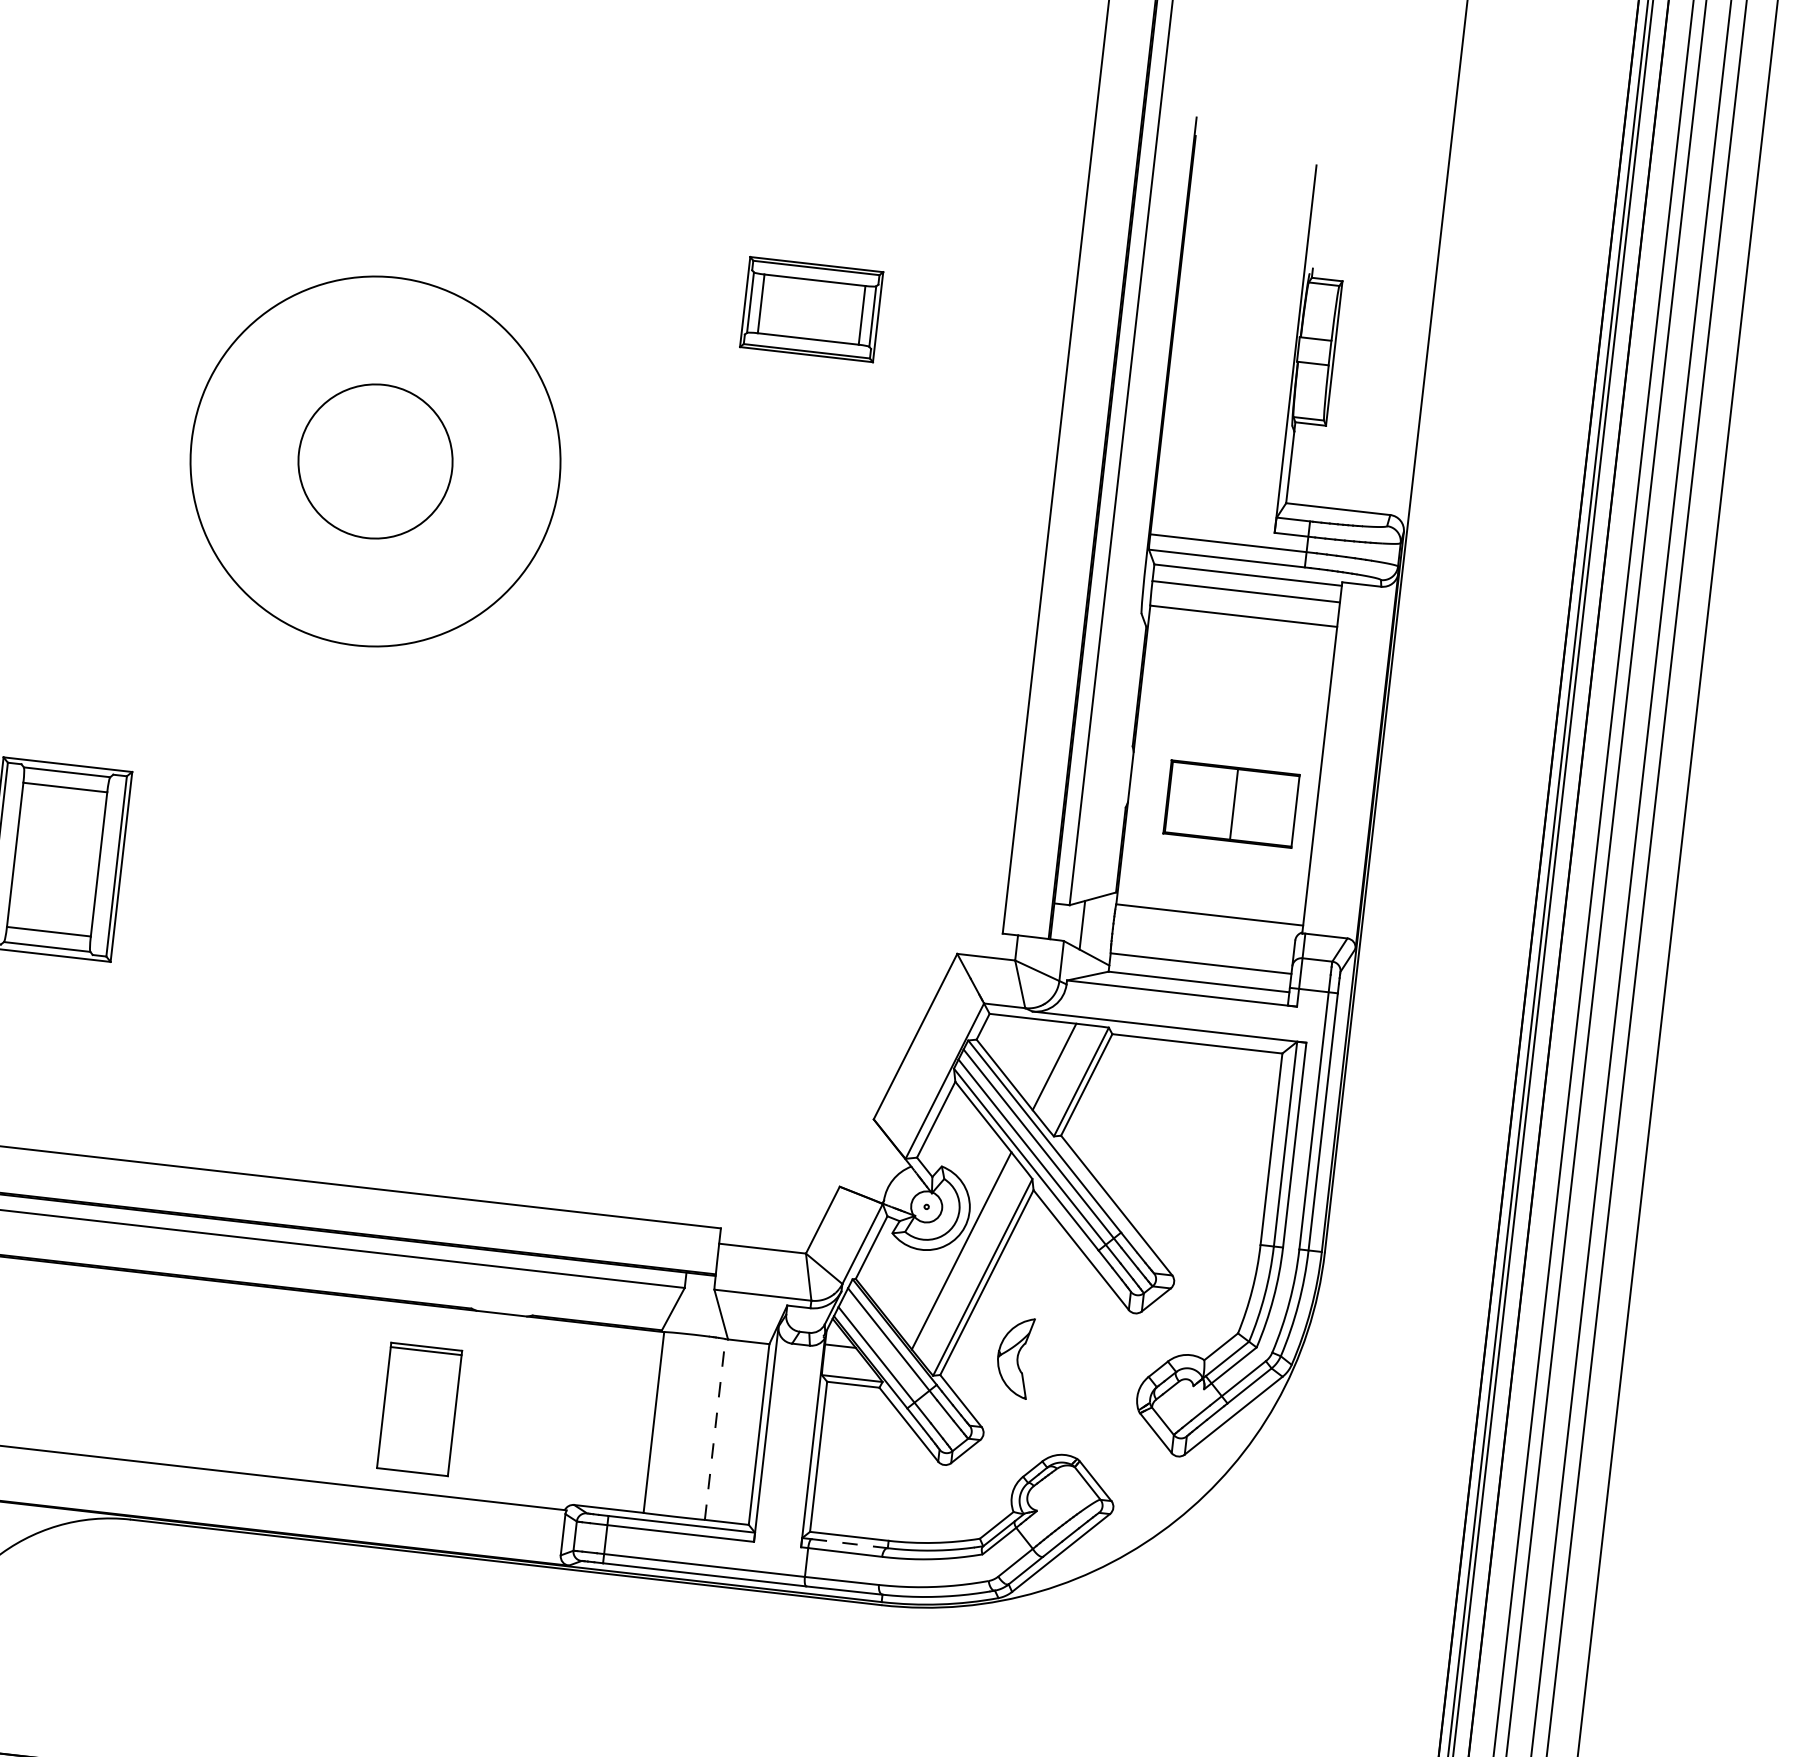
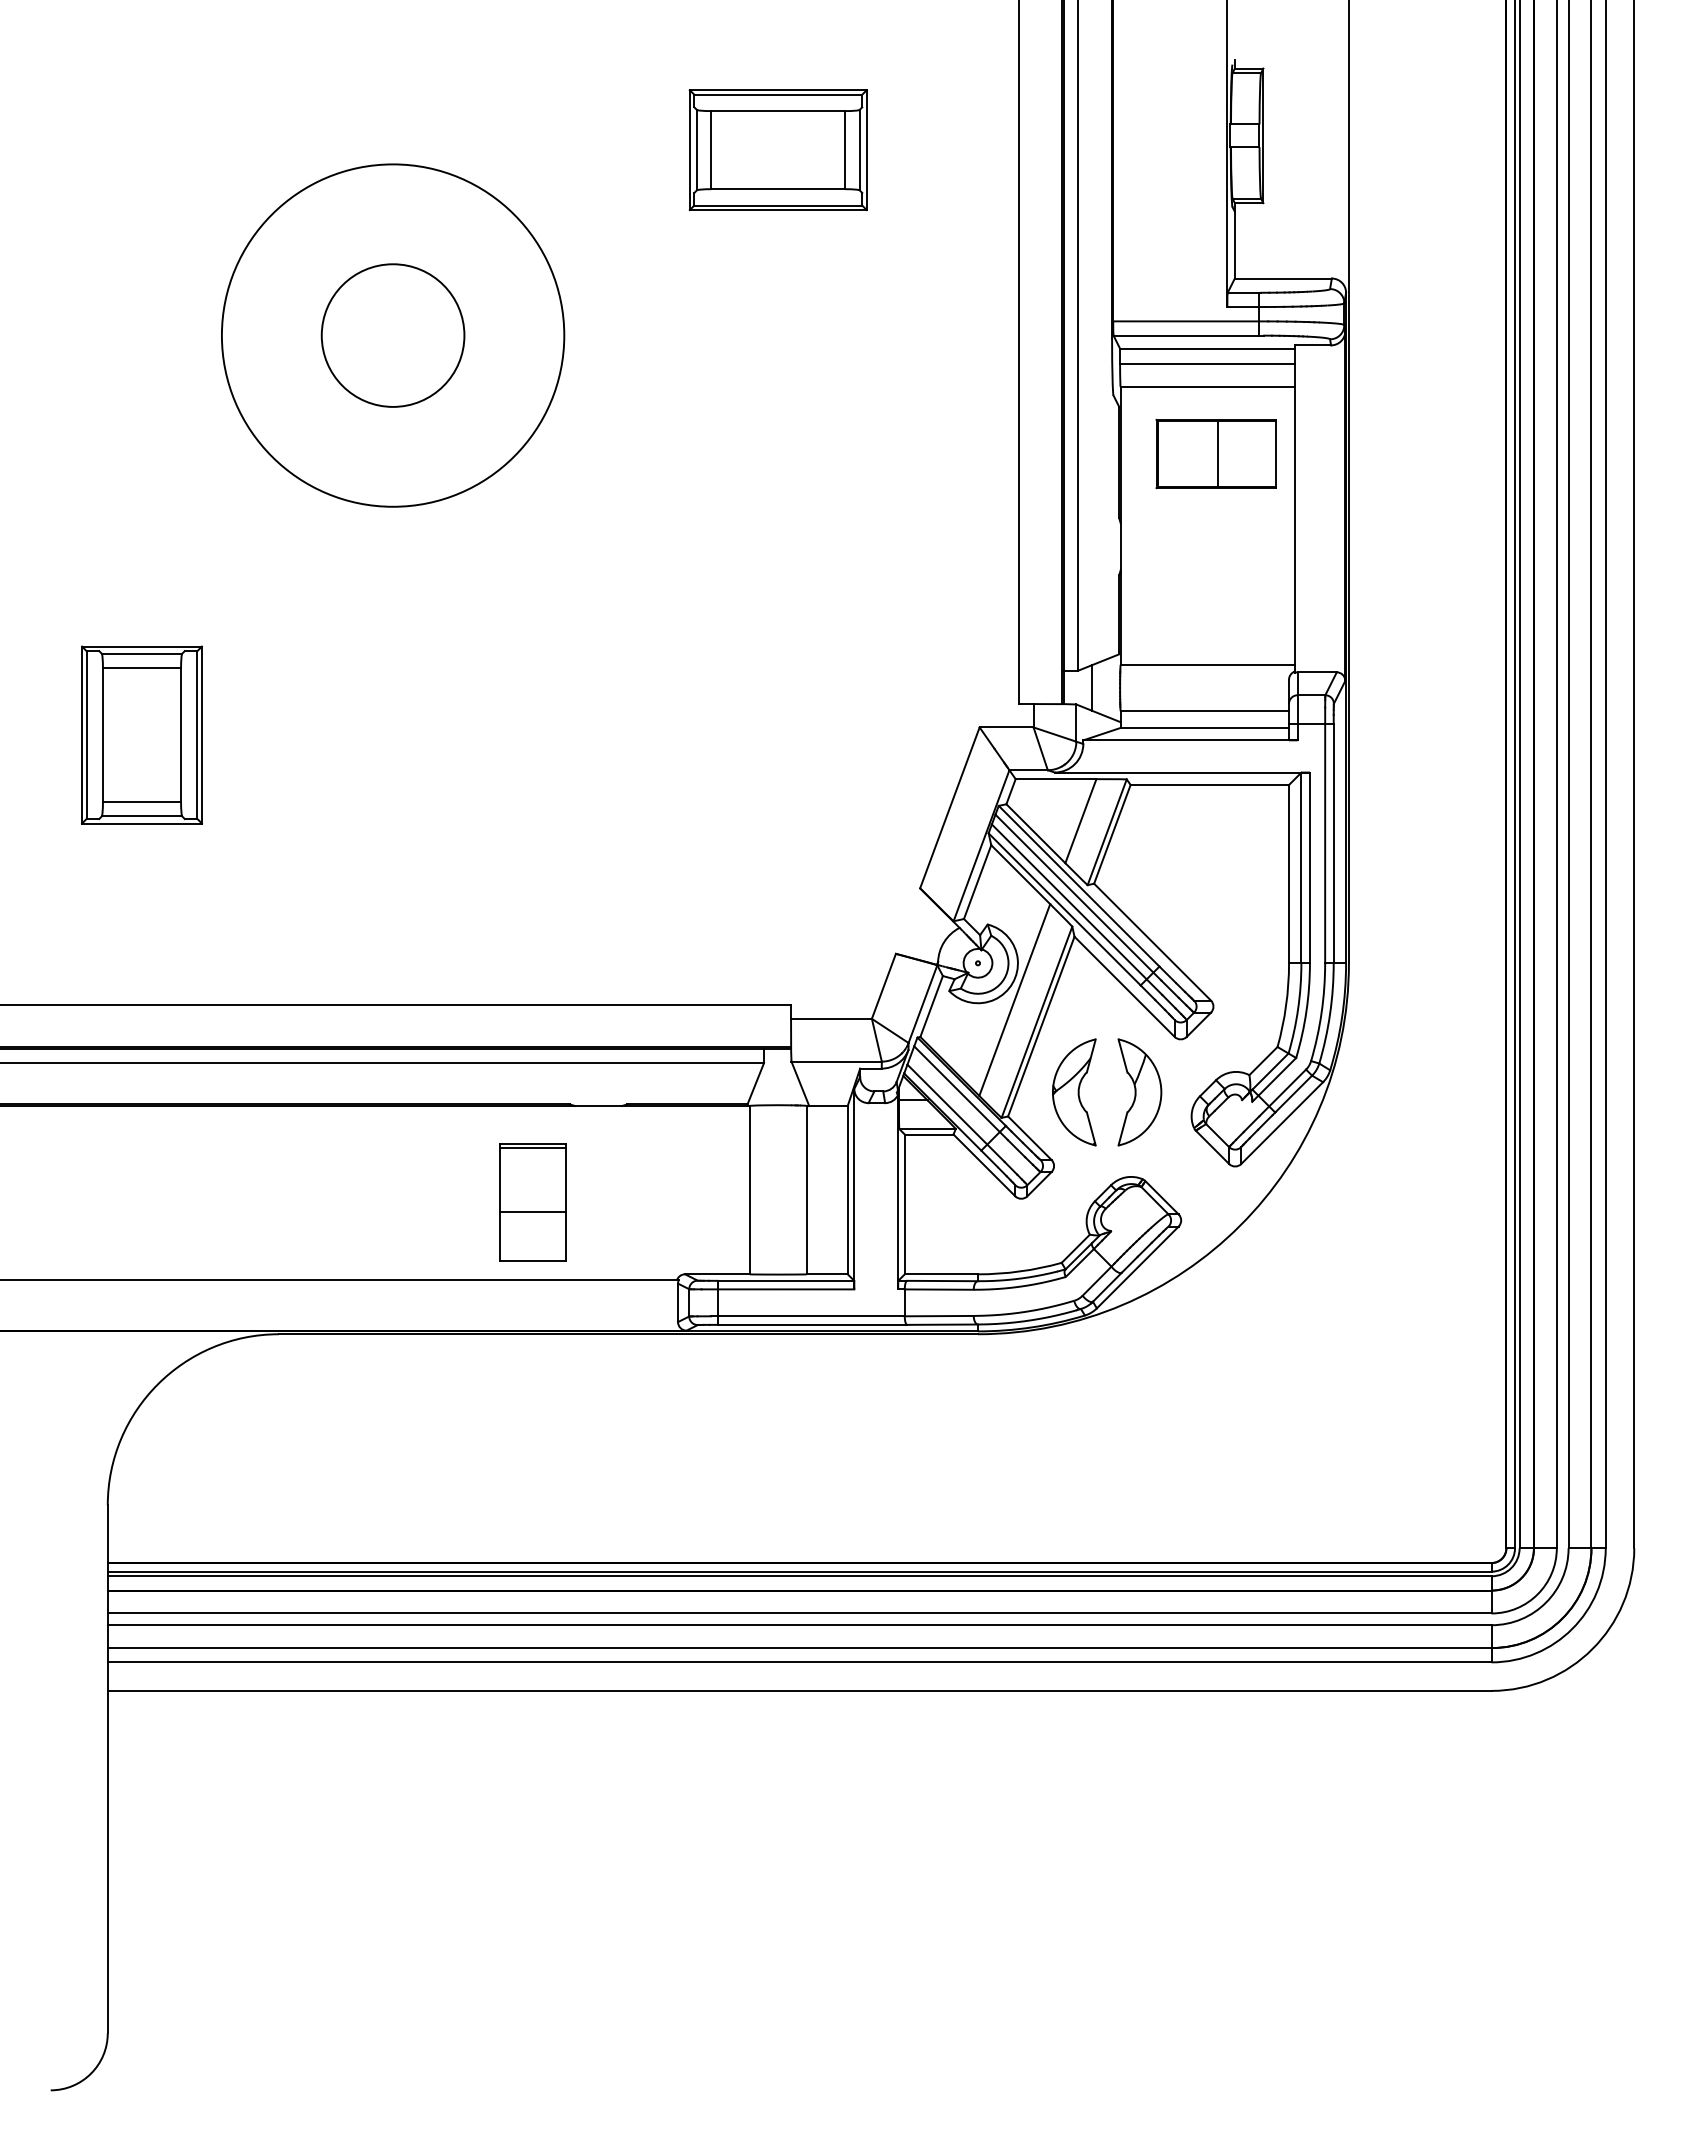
part: (810, 309) -> (777, 150), size x1.43
part: (1230, 803) -> (1215, 453), moved
part: (1014, 1357) -> (1074, 1092), size x1.43
part: (1084, 1365) -> (1139, 1092), added
line: (418, 1418) -> (532, 1211), added
line: (714, 1428) -> (806, 1189), dashed -> solid
line: (850, 1544) -> (943, 1281), dashed -> solid

